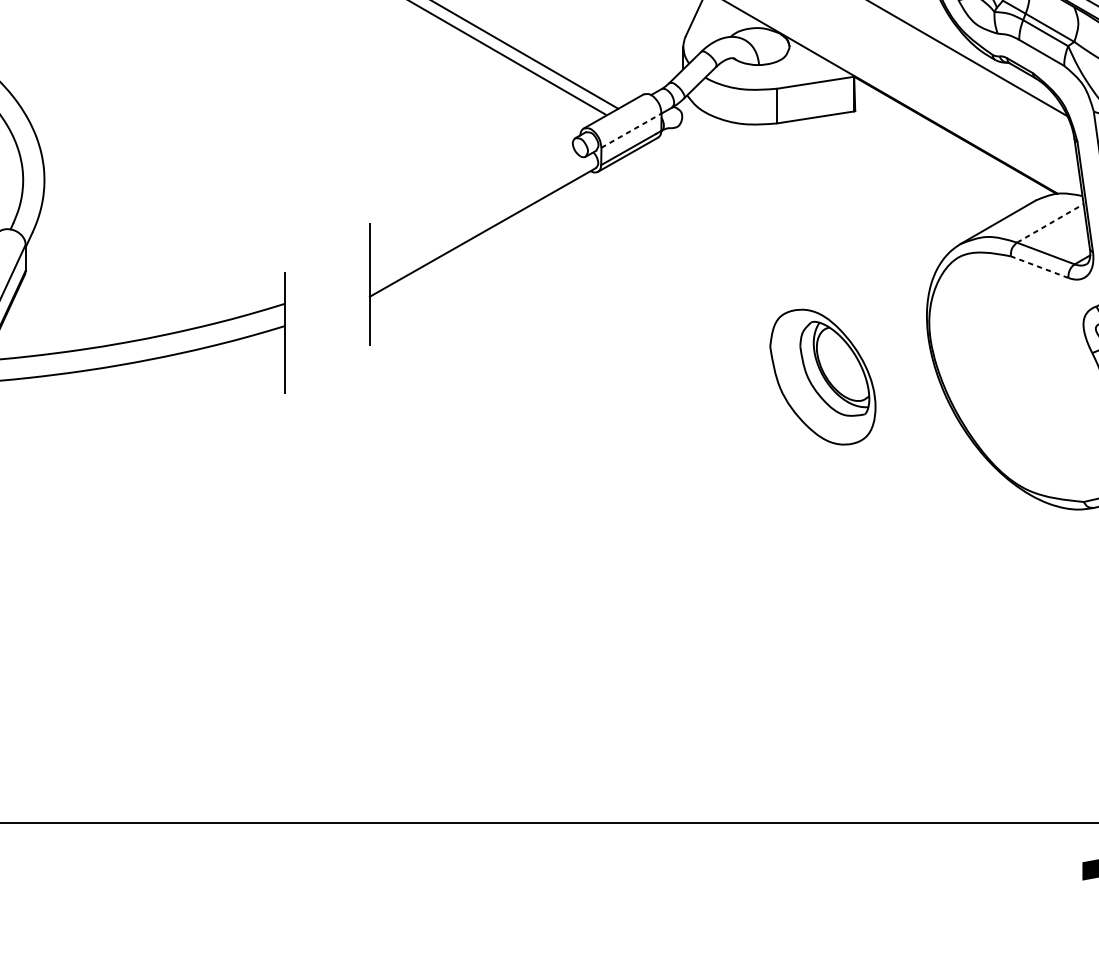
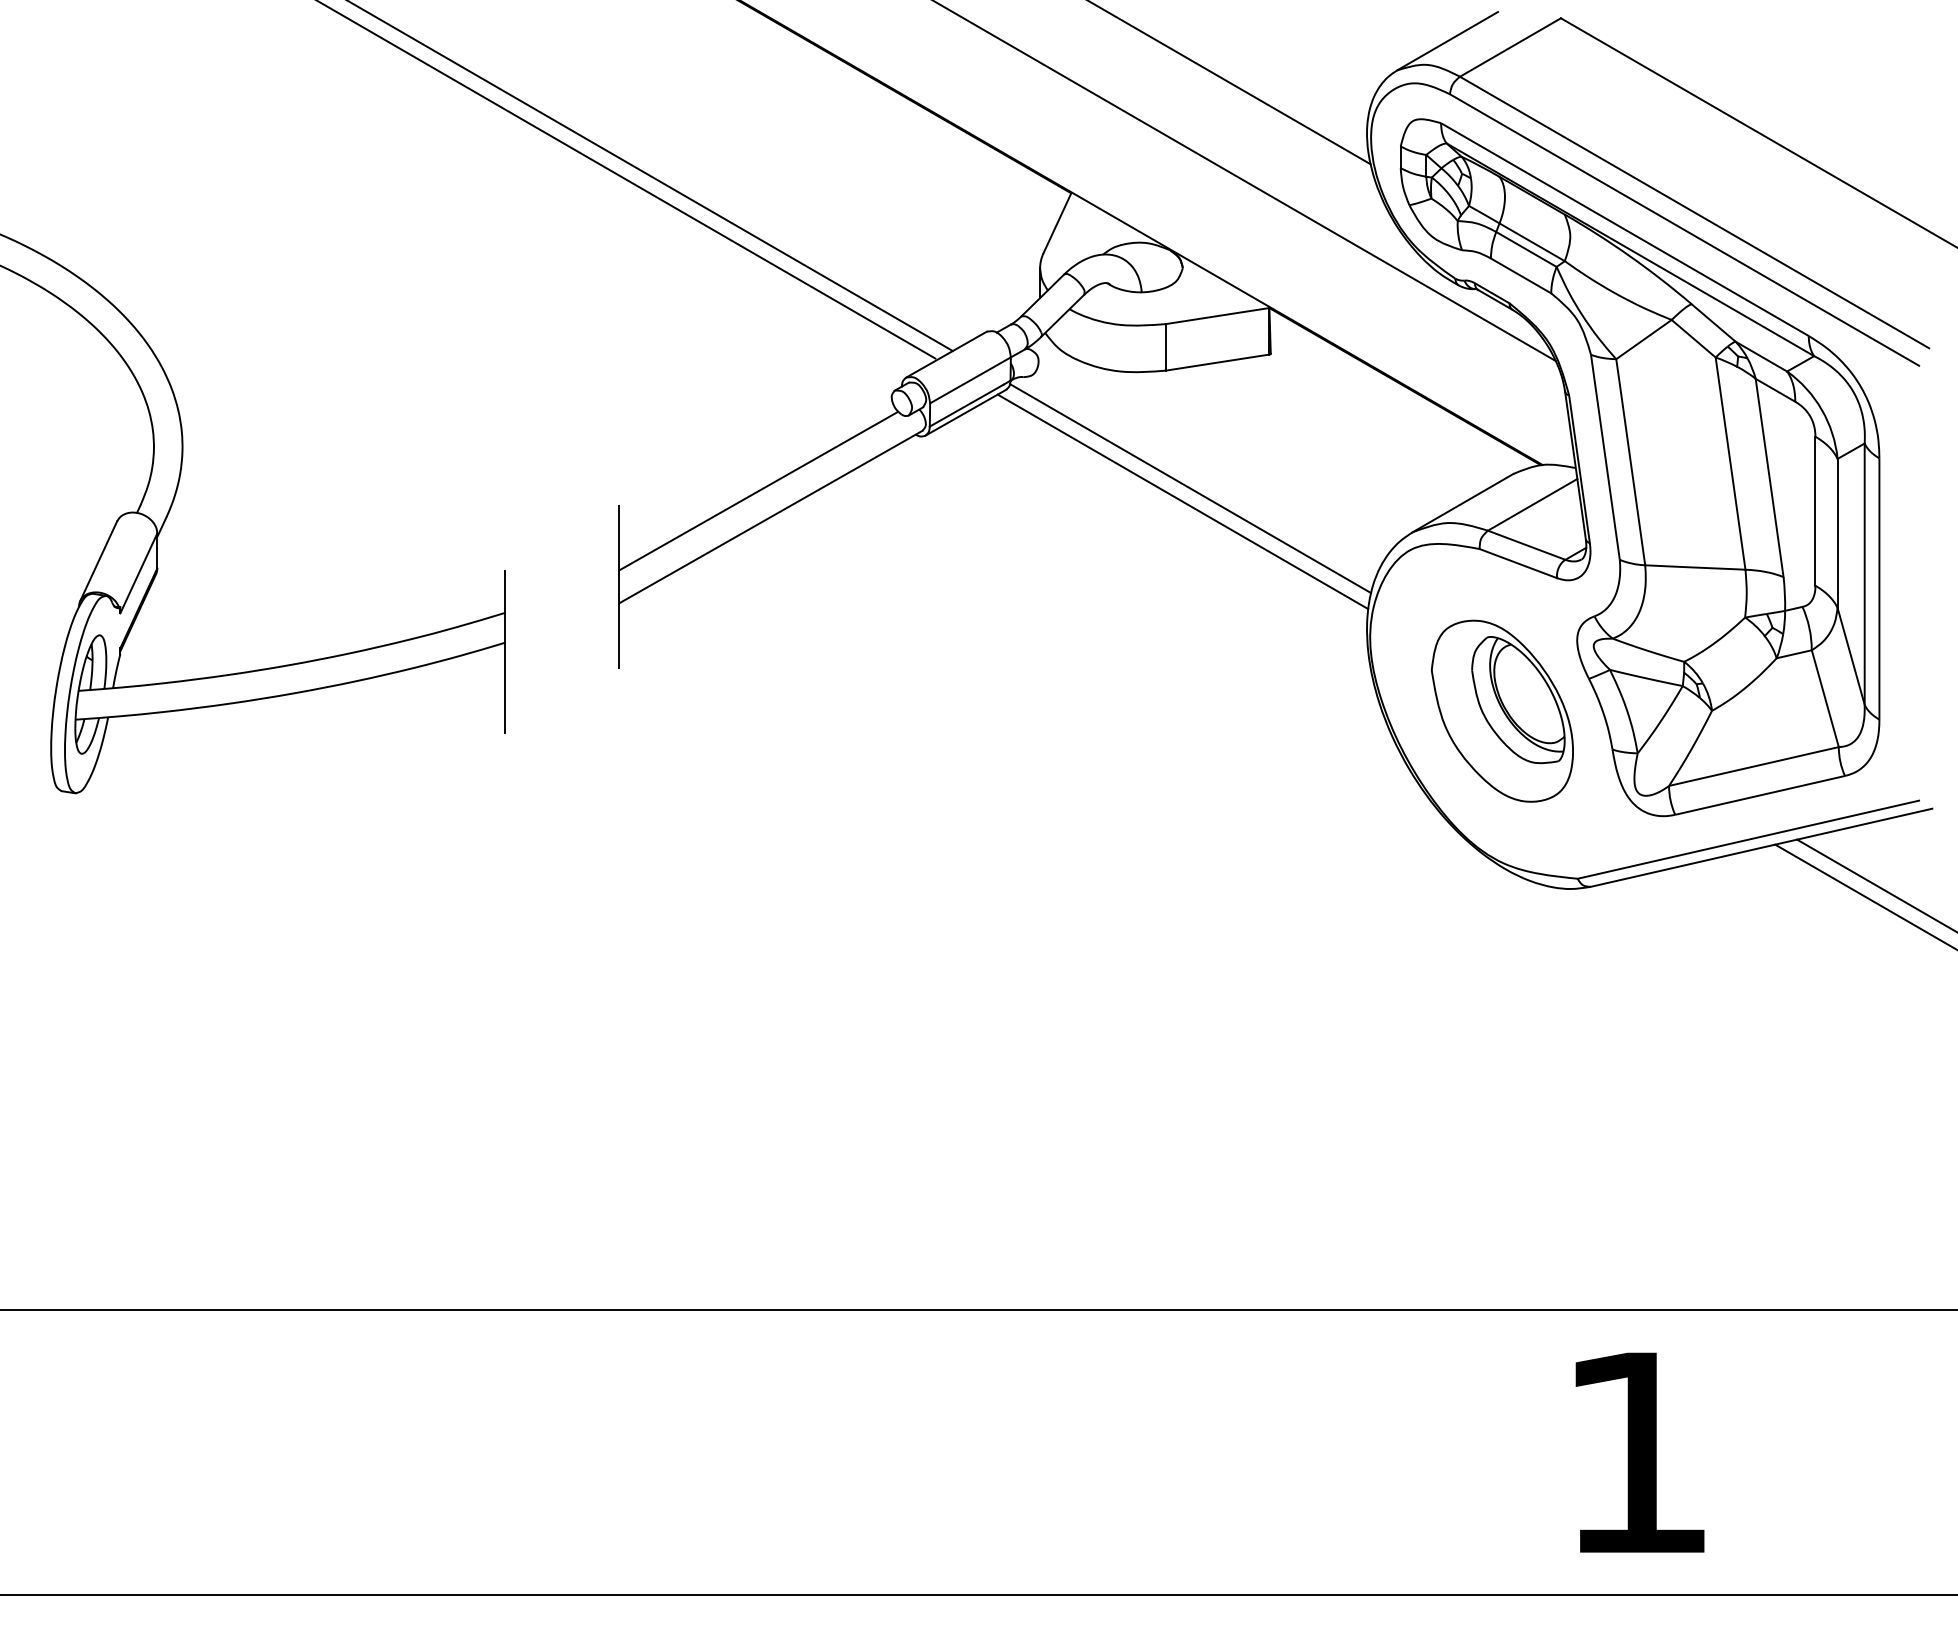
line: (631, 130) -> (970, 380), dashed -> solid
line: (795, 211) -> (1190, 488), added
line: (473, 212) -> (758, 490), added
line: (789, 220) -> (1182, 501), added
line: (1050, 223) -> (1532, 504), dashed -> solid
line: (1039, 267) -> (1517, 563), dashed -> solid
part: (822, 376) -> (1501, 710), moved

